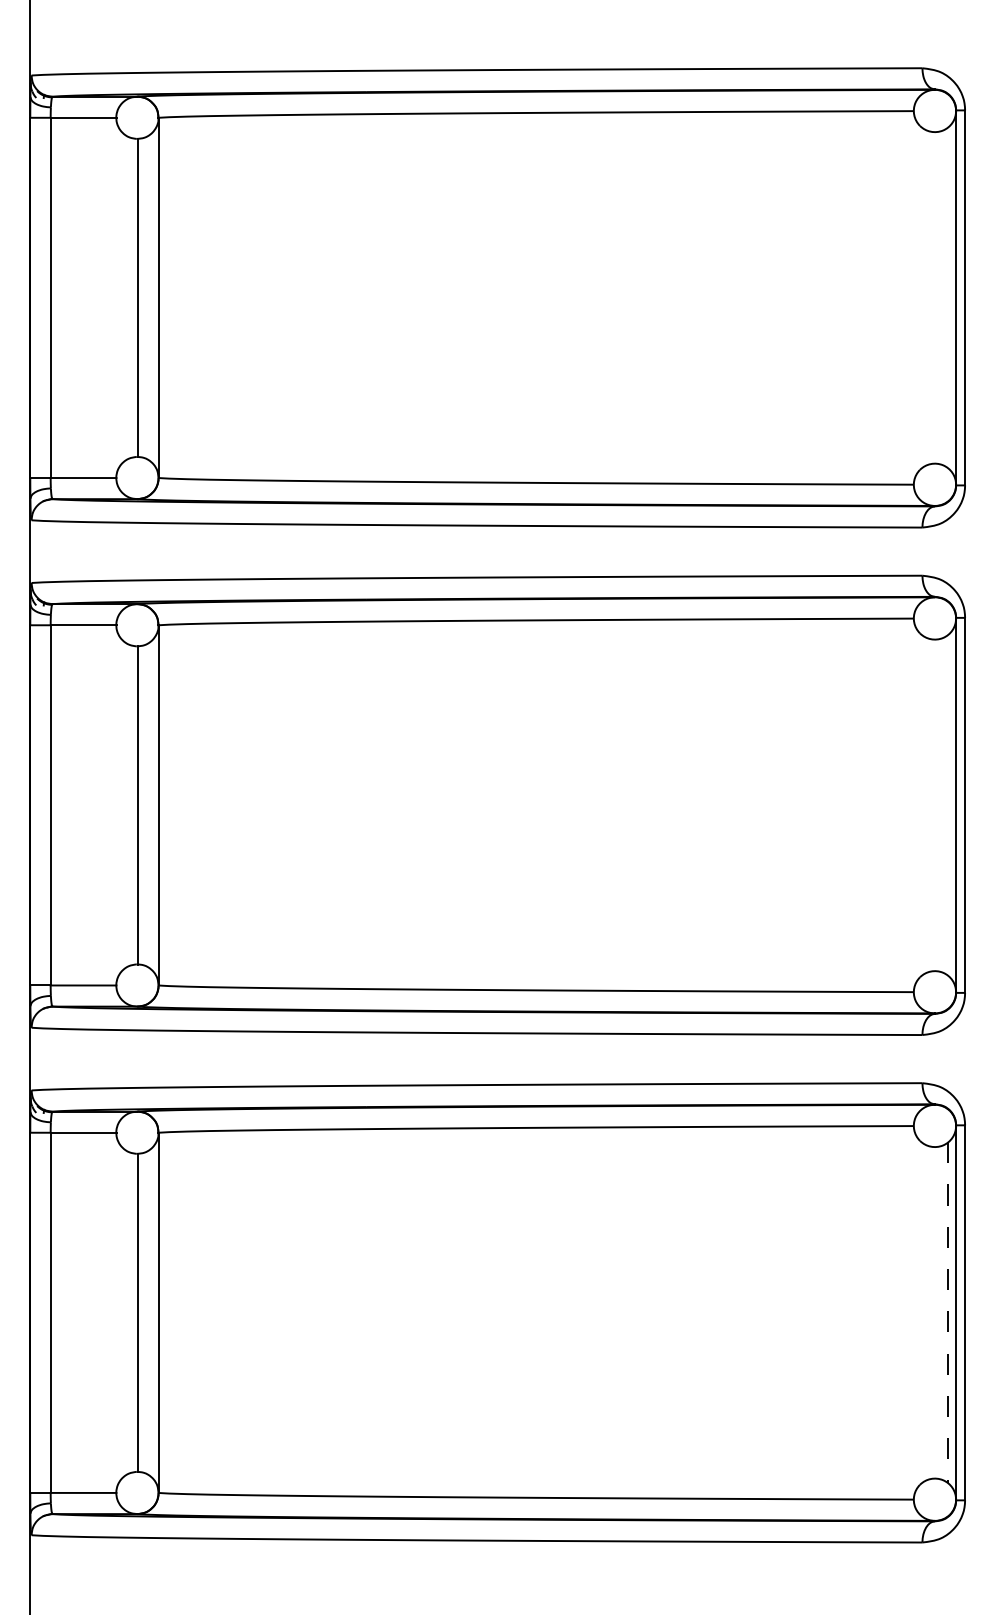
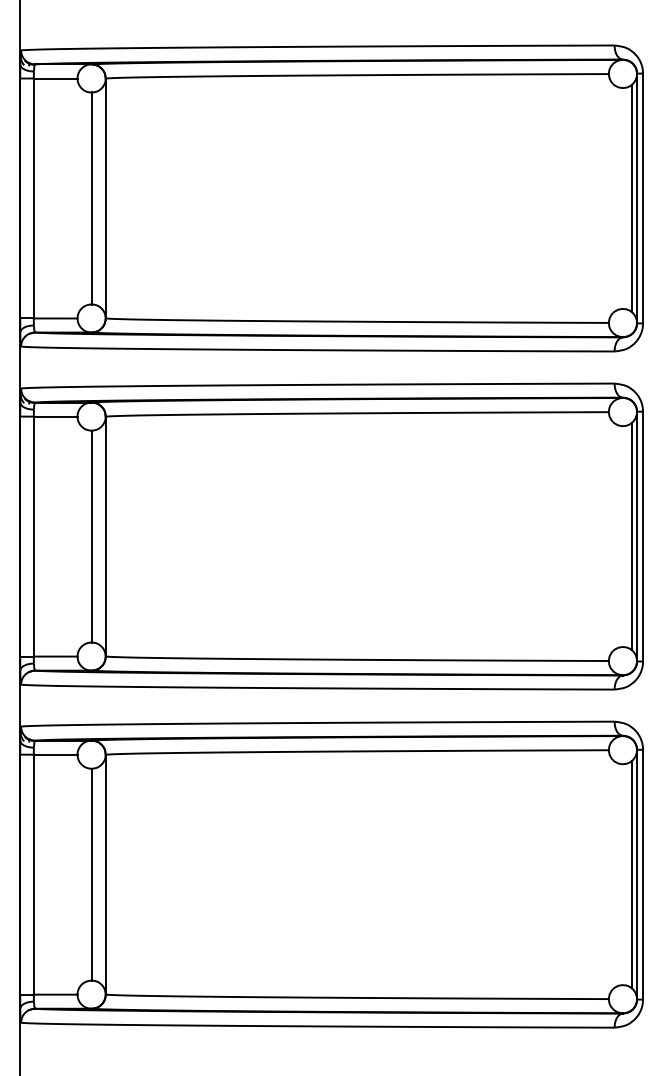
line: (947, 297) -> (631, 198), added
line: (947, 805) -> (631, 536), added
line: (947, 1312) -> (631, 874), dashed -> solid

